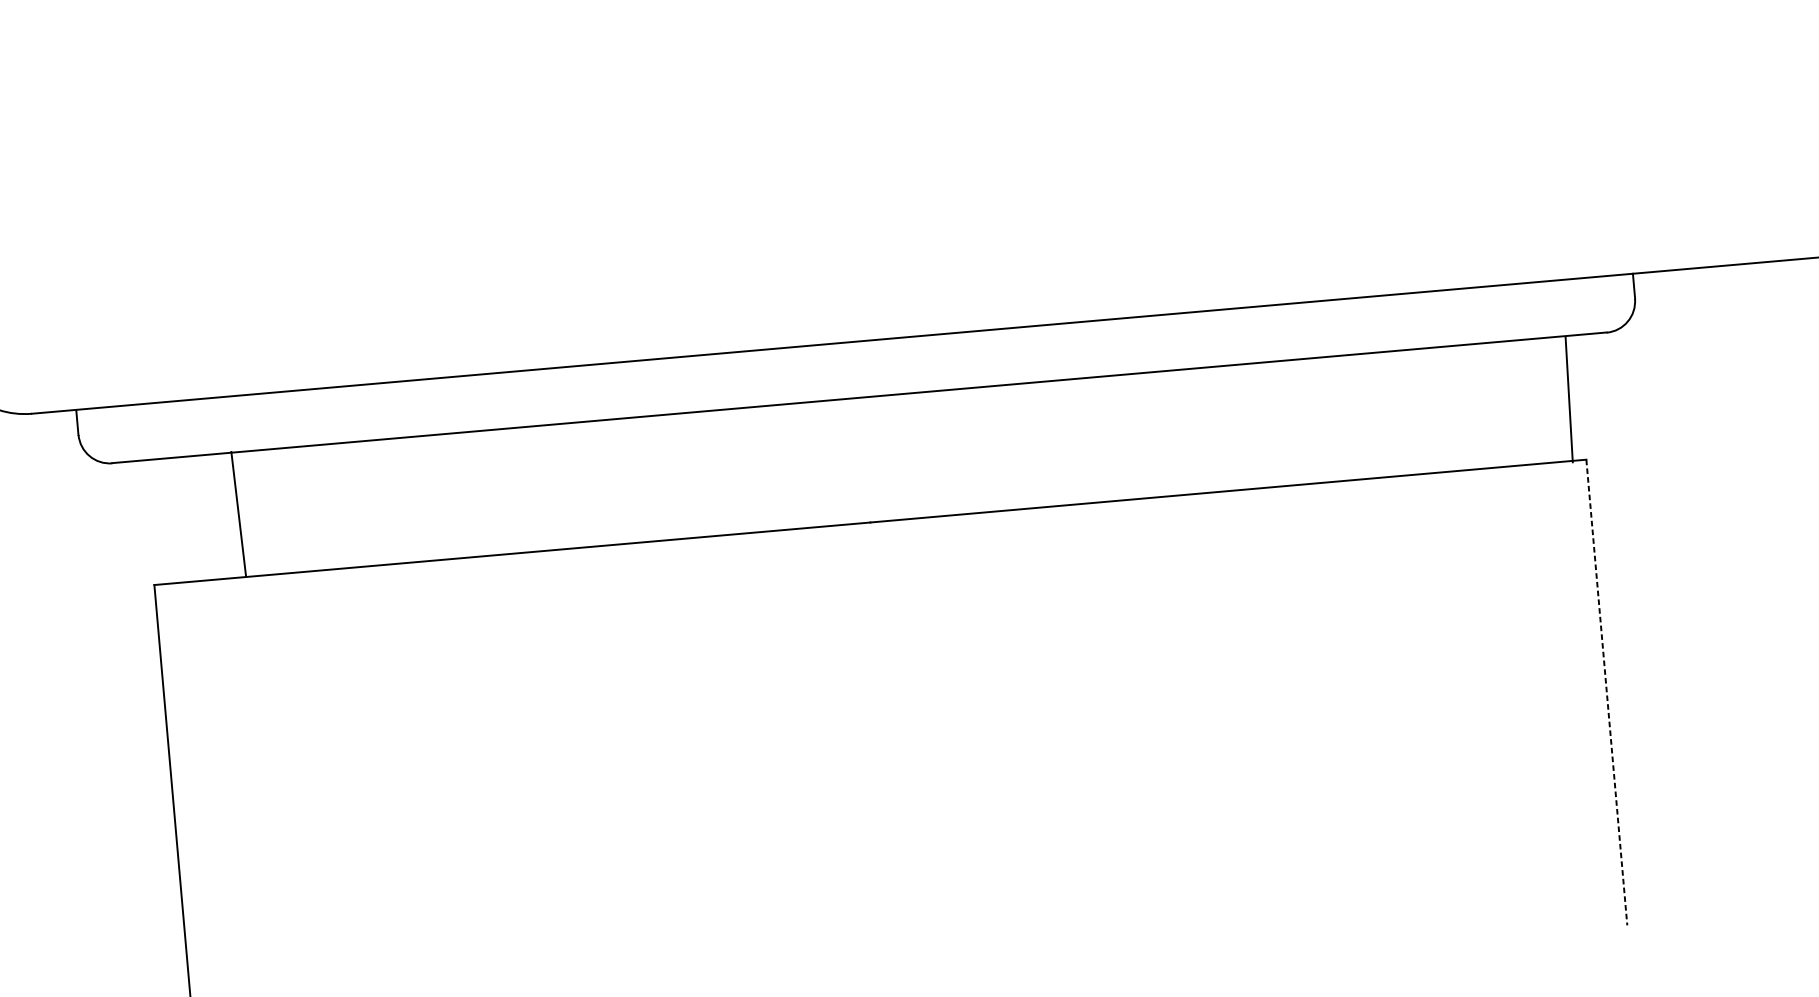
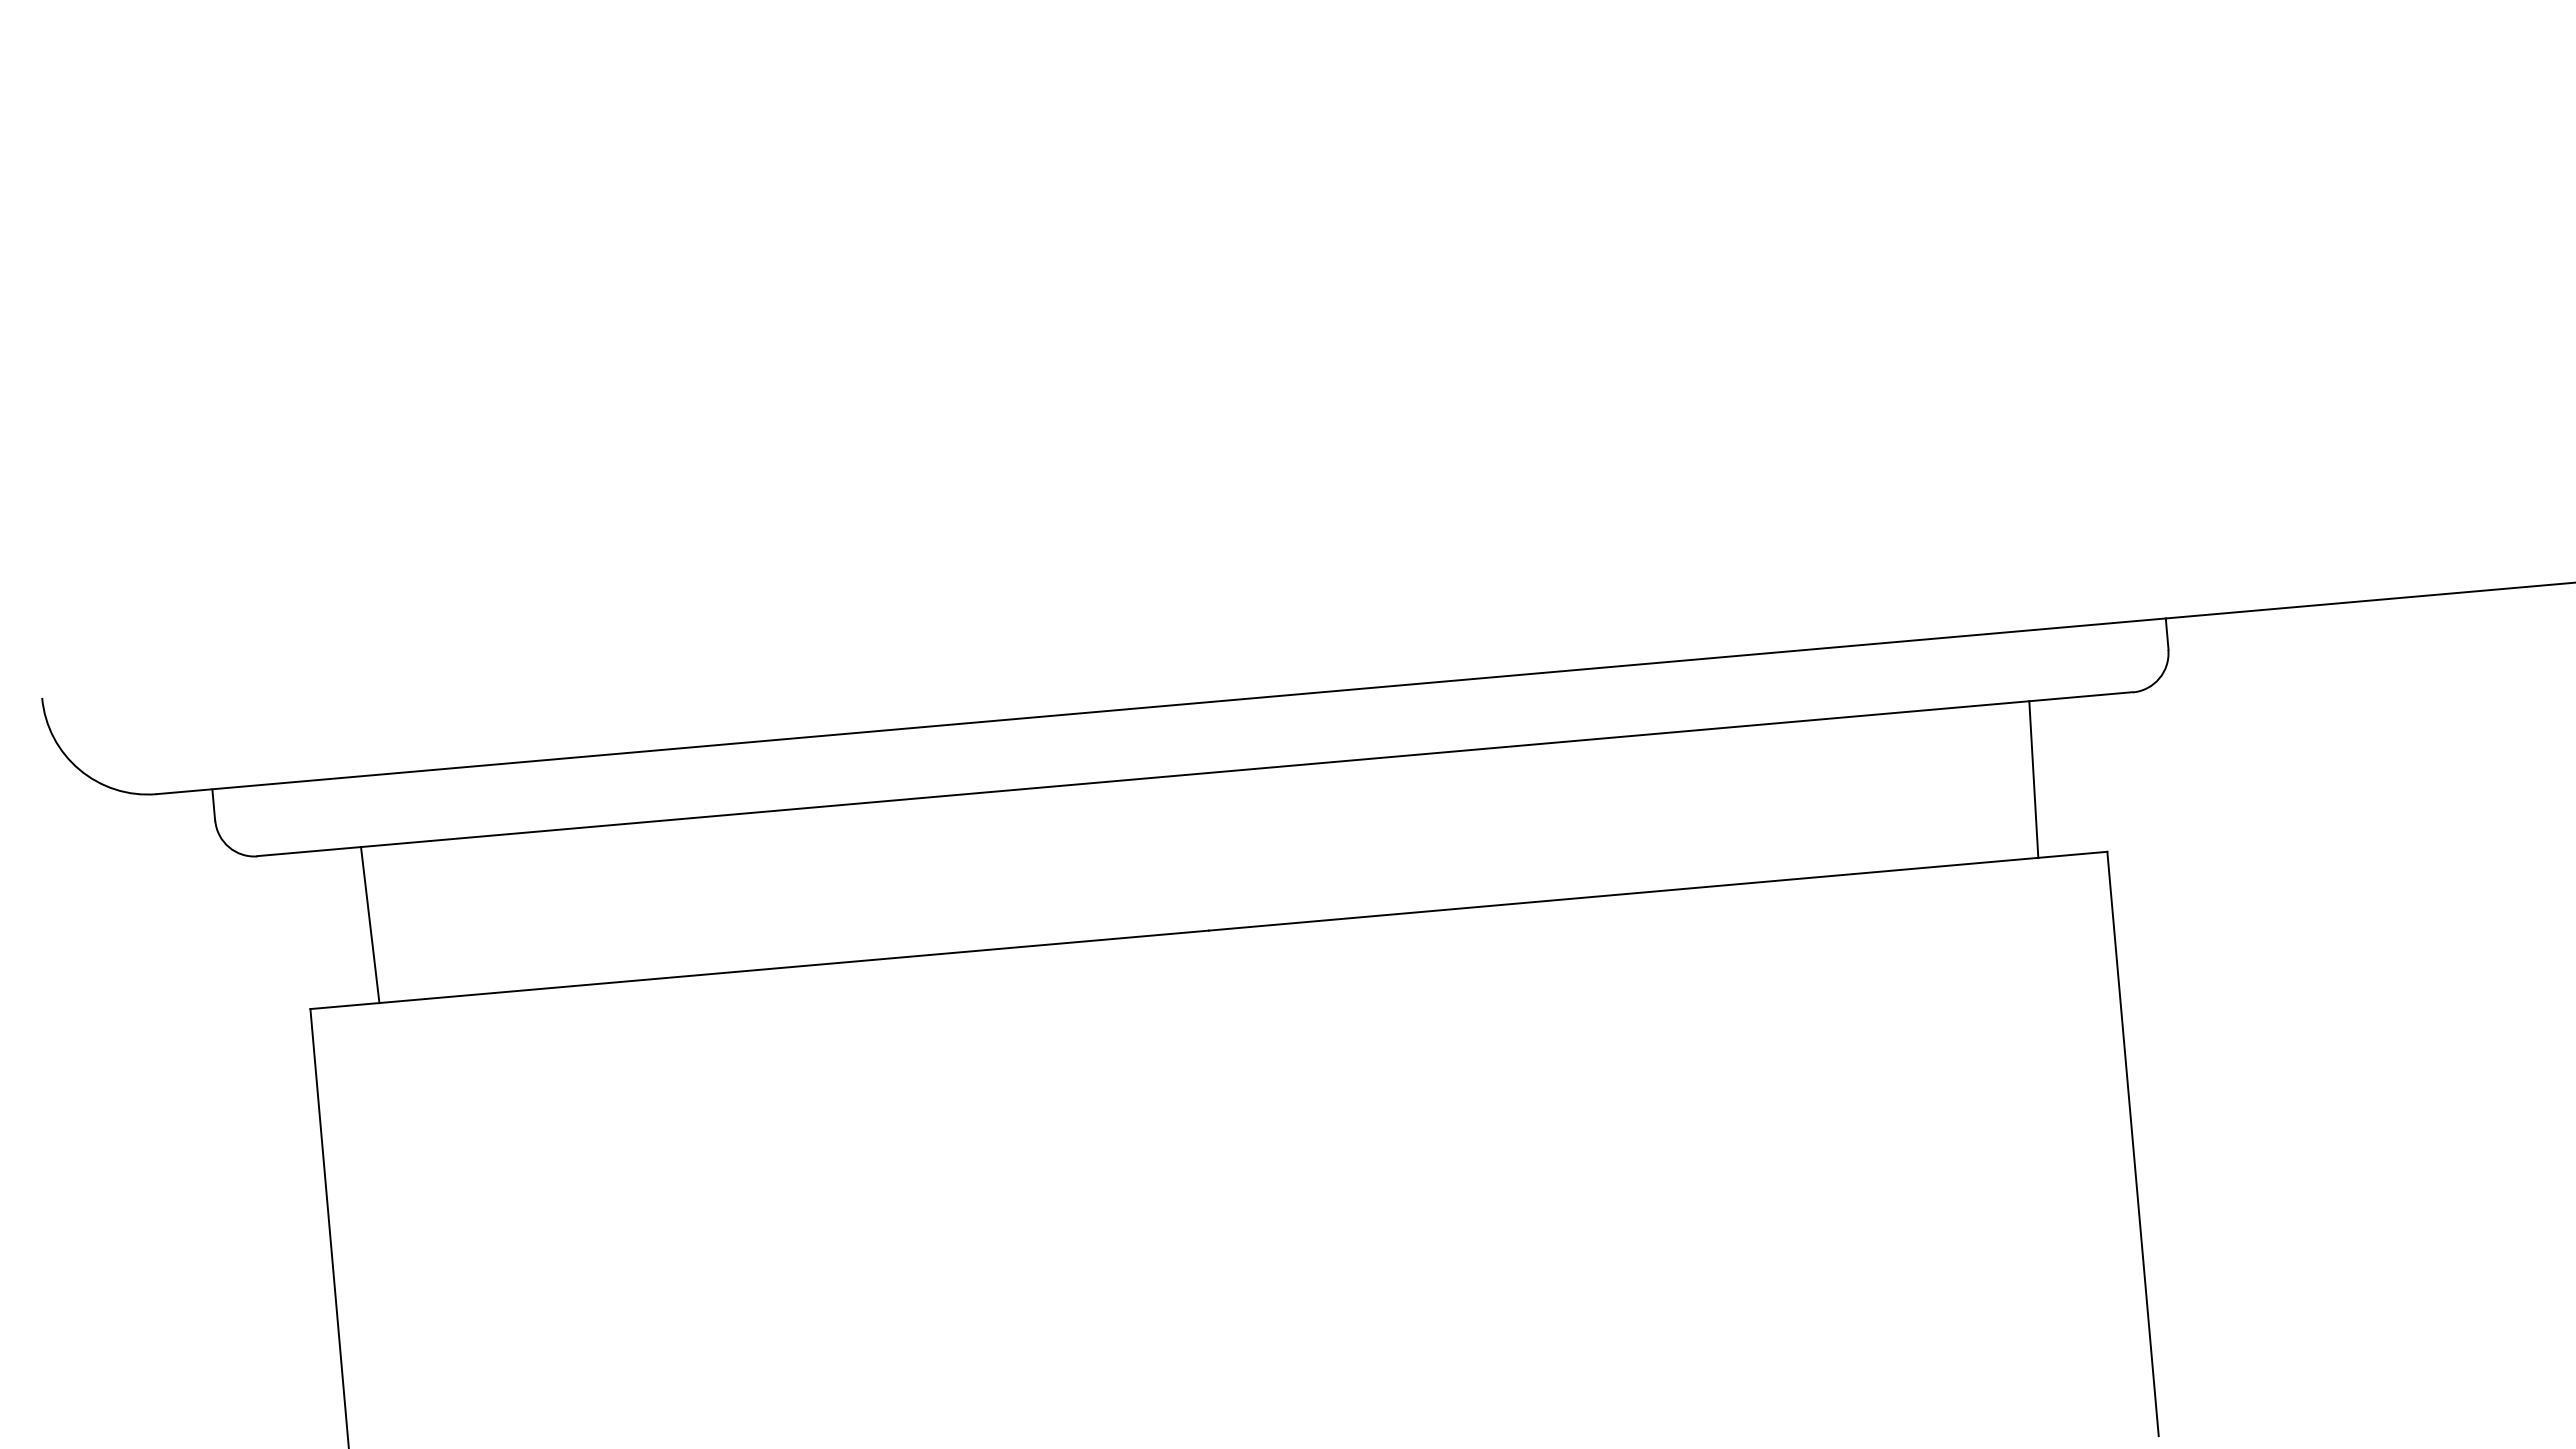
line: (1568, 399) -> (2033, 779), moved
line: (238, 514) -> (370, 925), moved
line: (1607, 692) -> (2133, 1144), dashed -> solid

